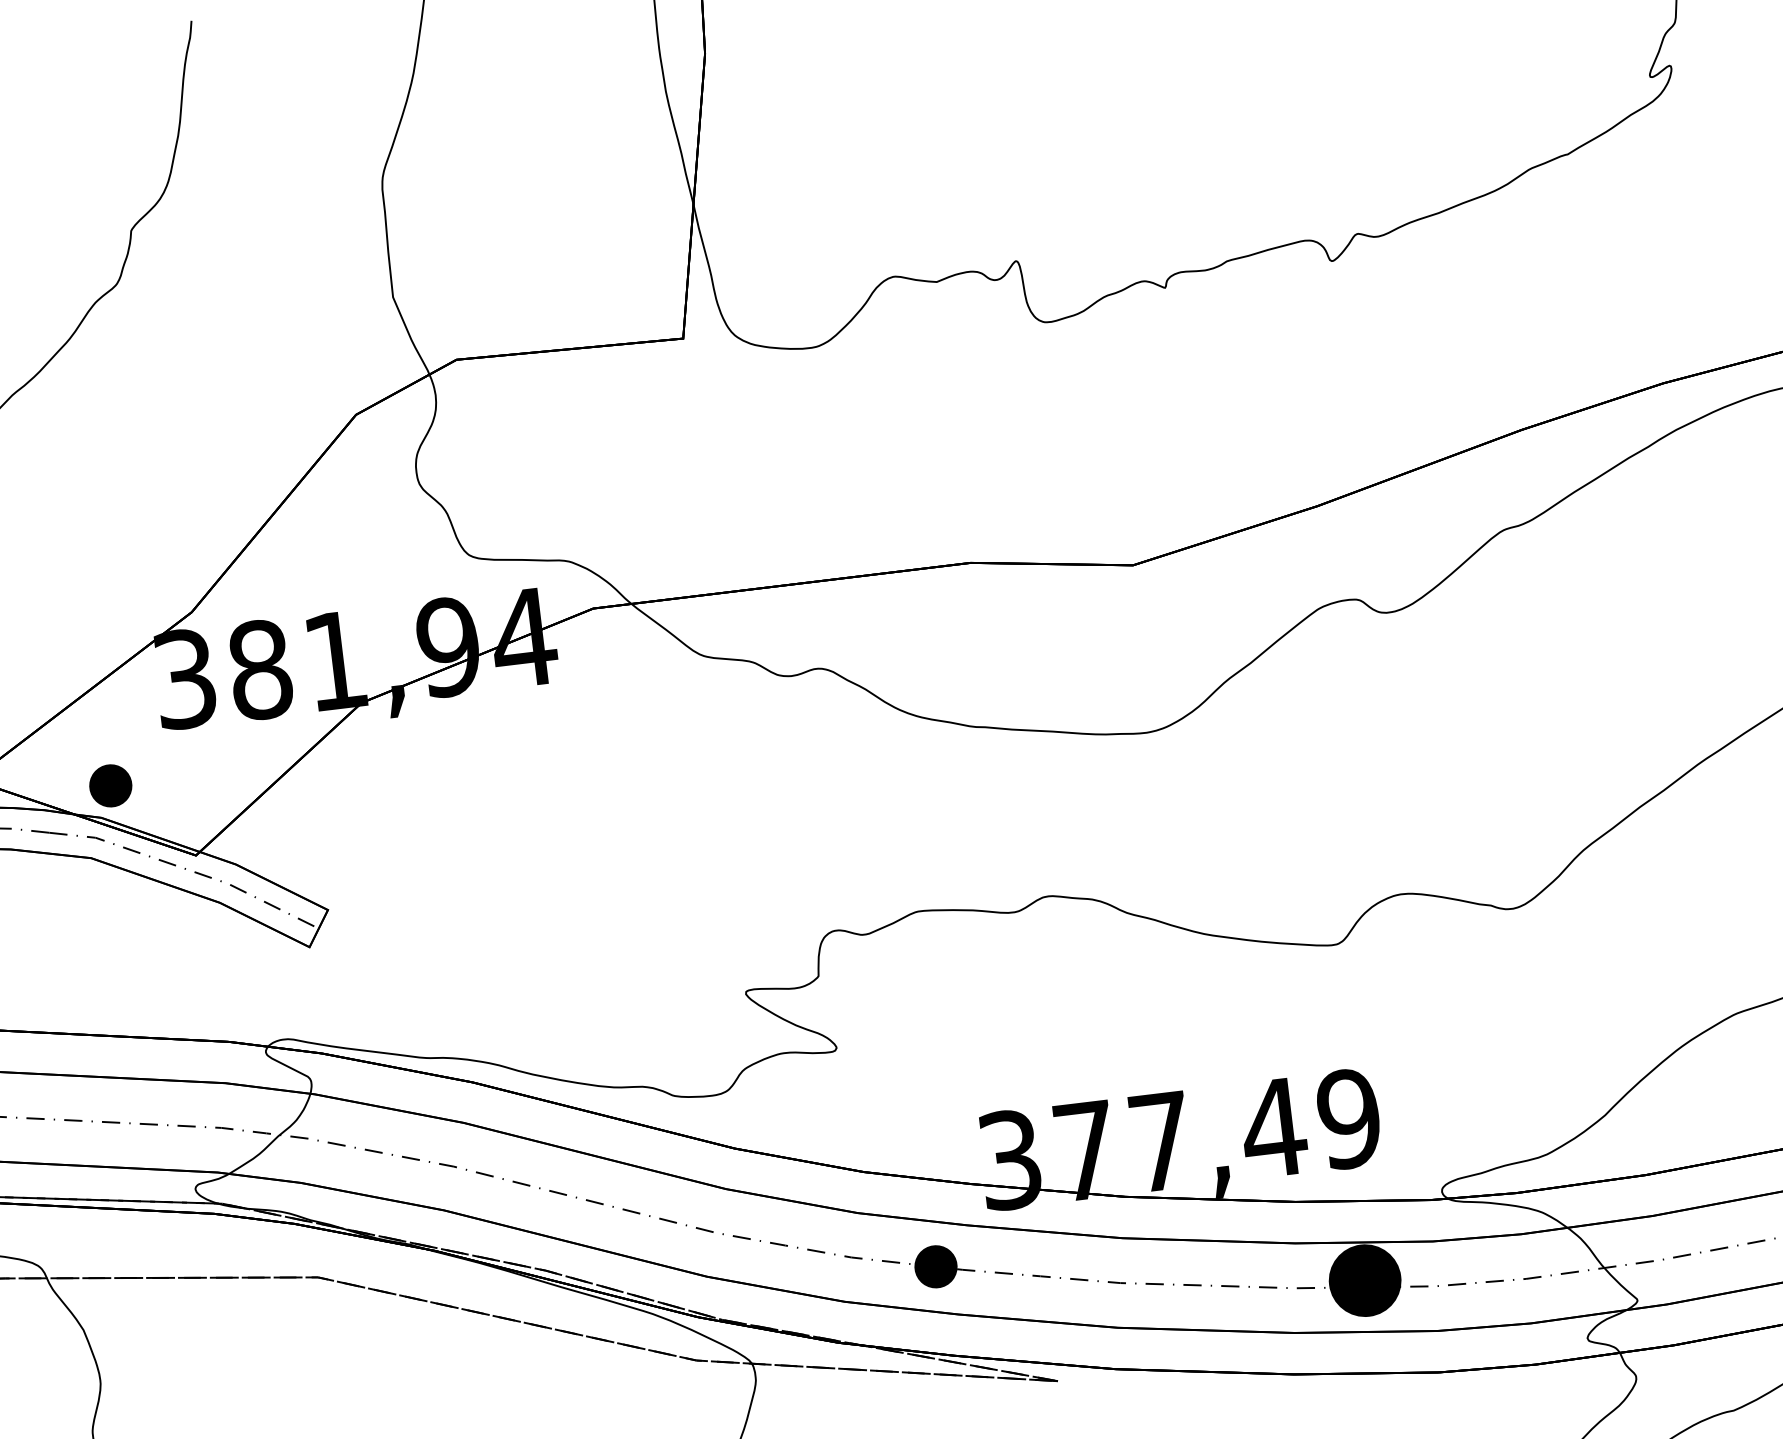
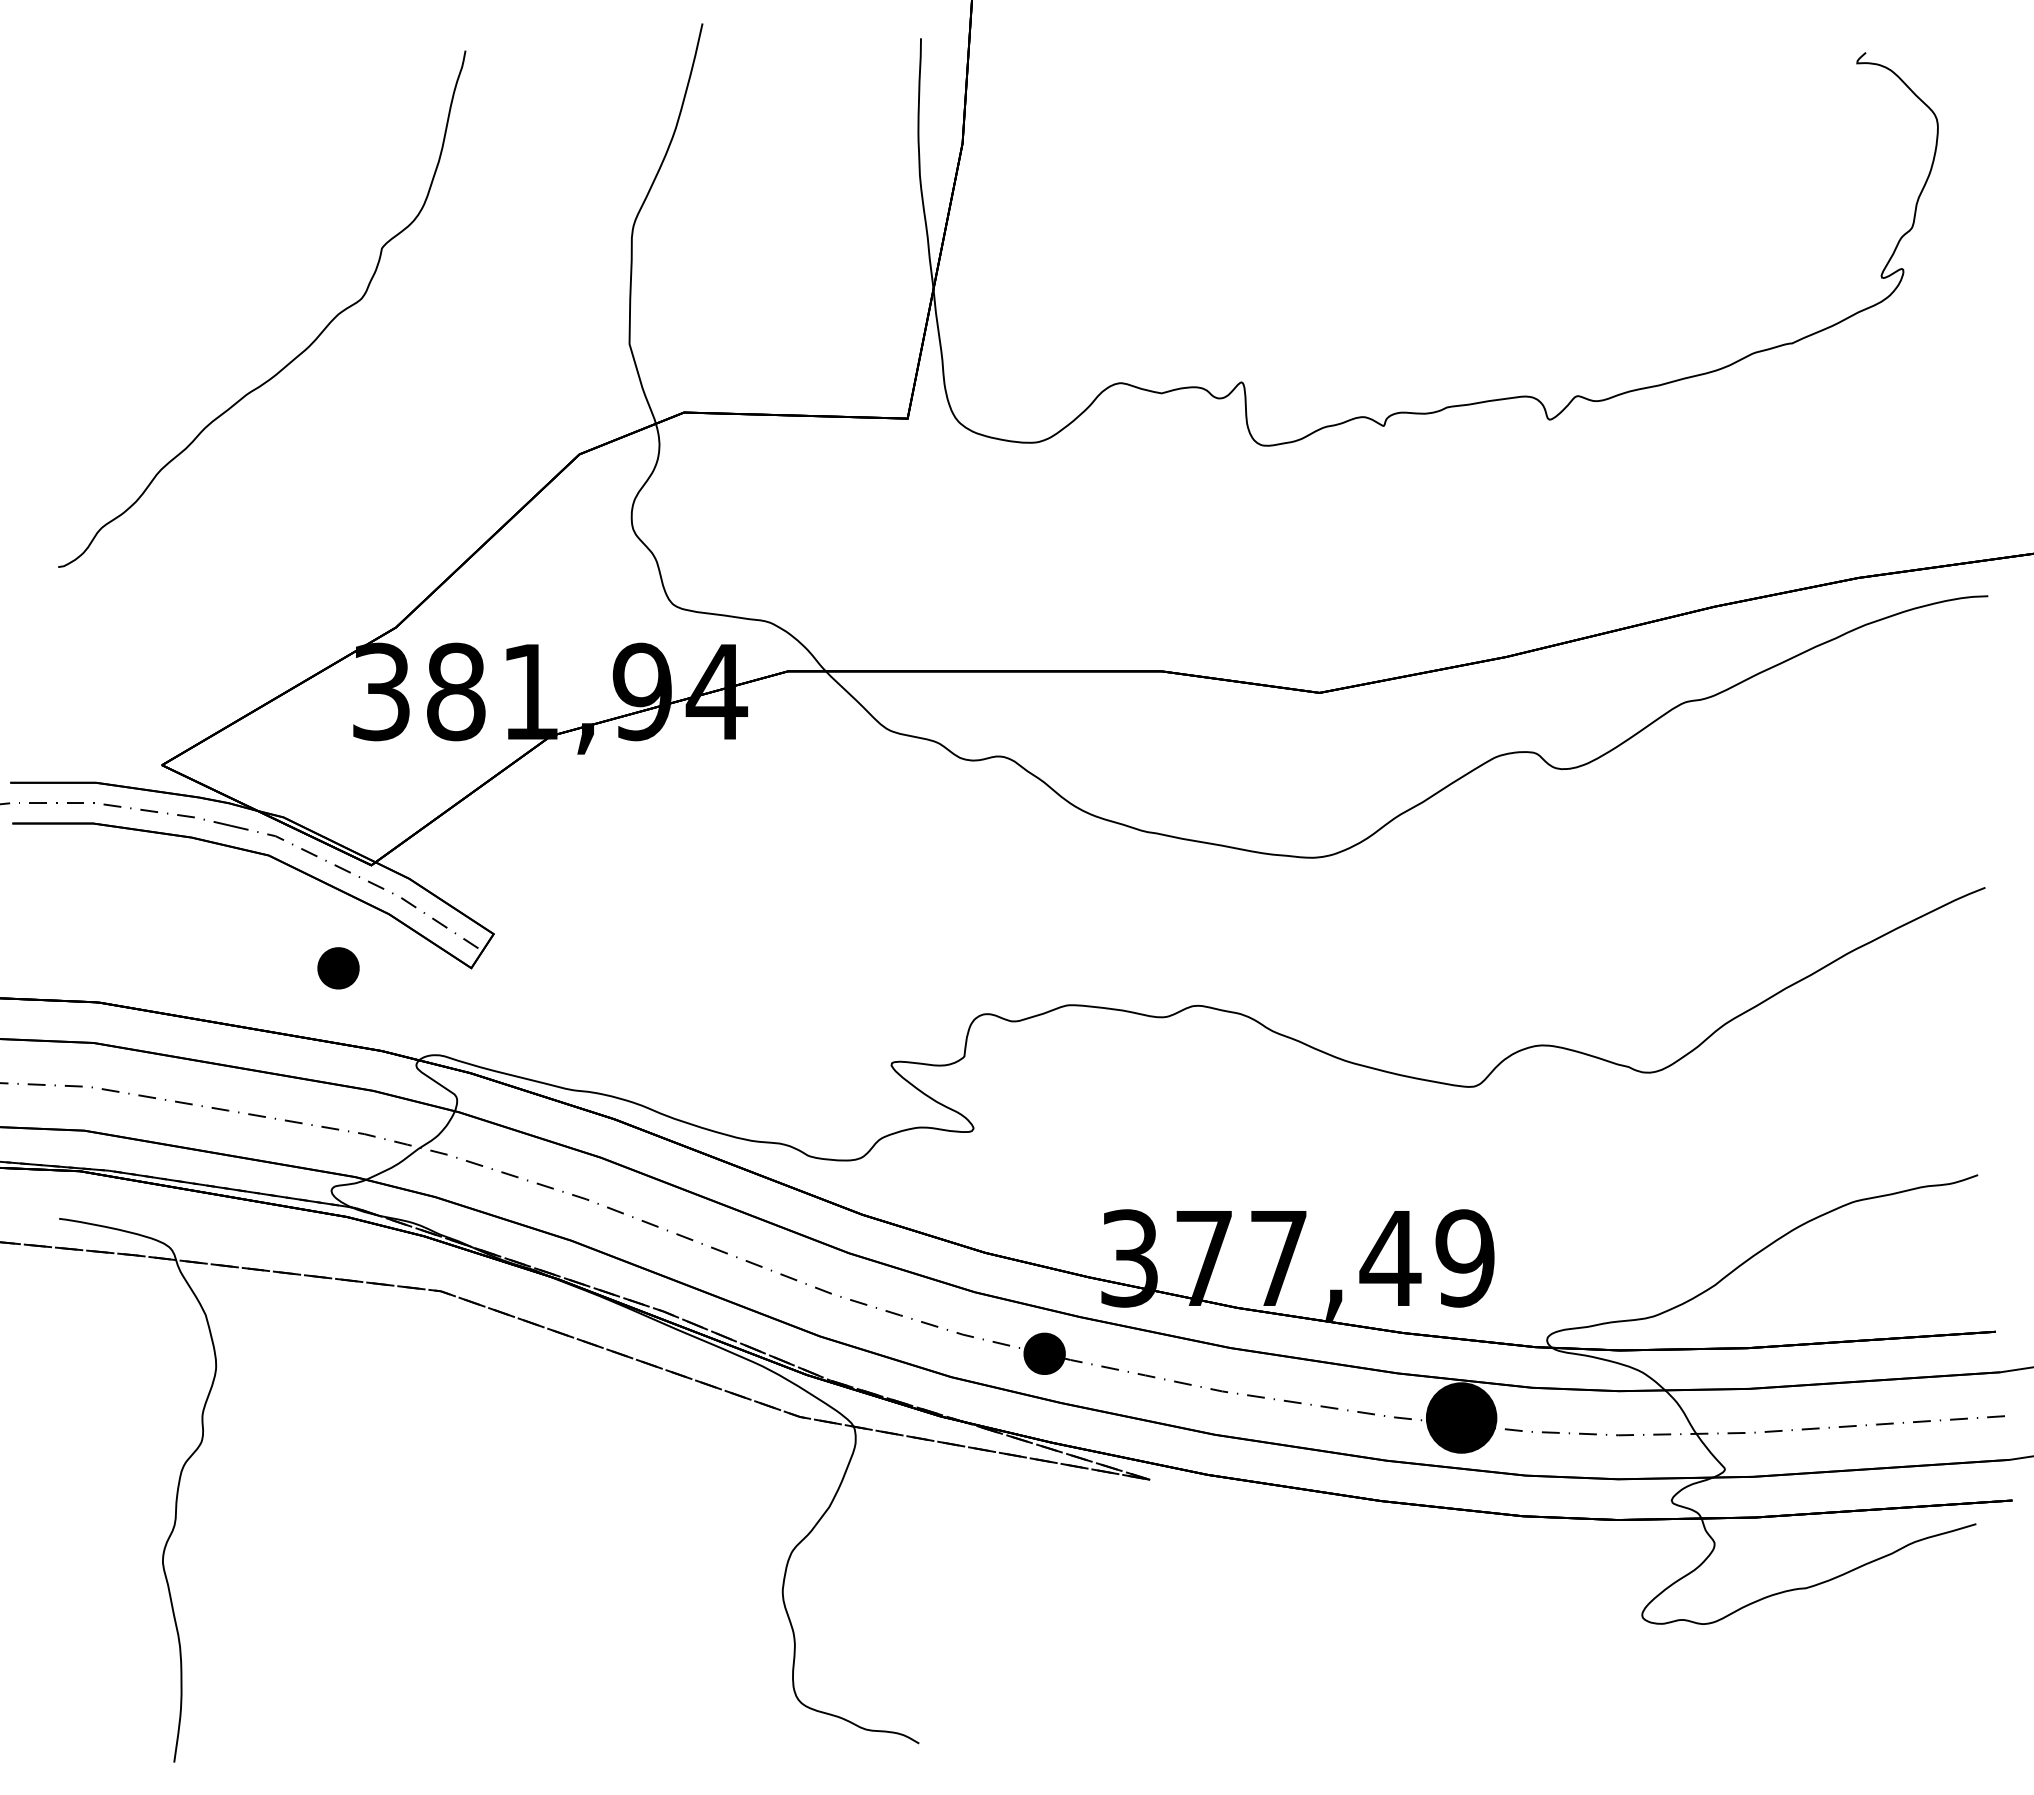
part: (110, 786) -> (338, 968), moved

